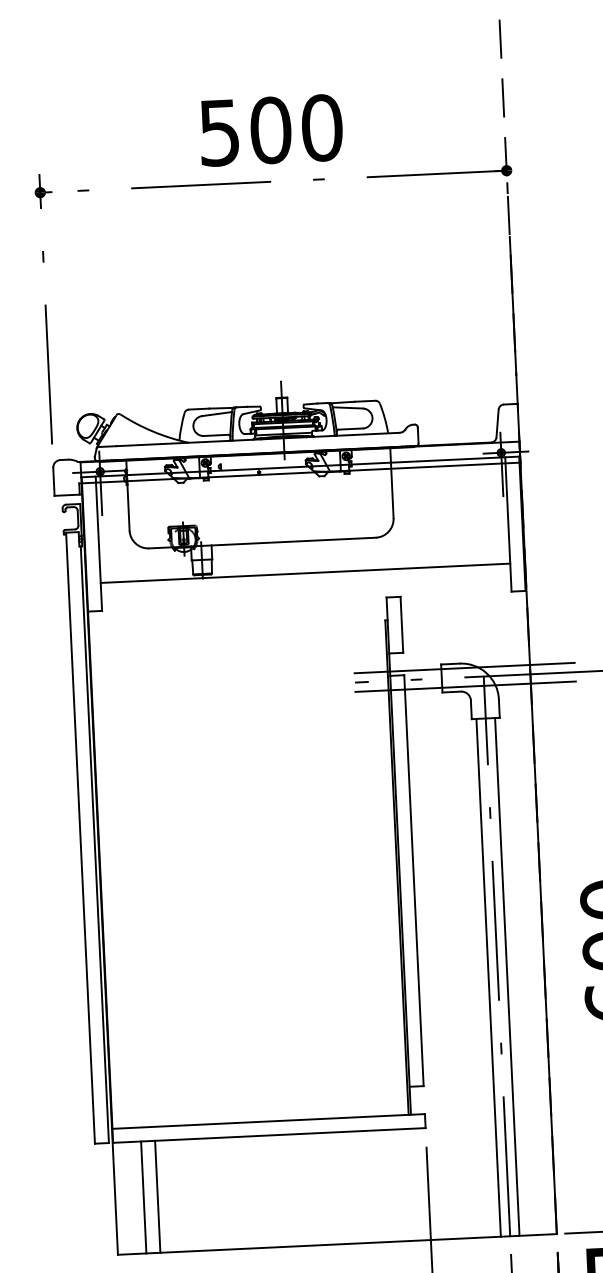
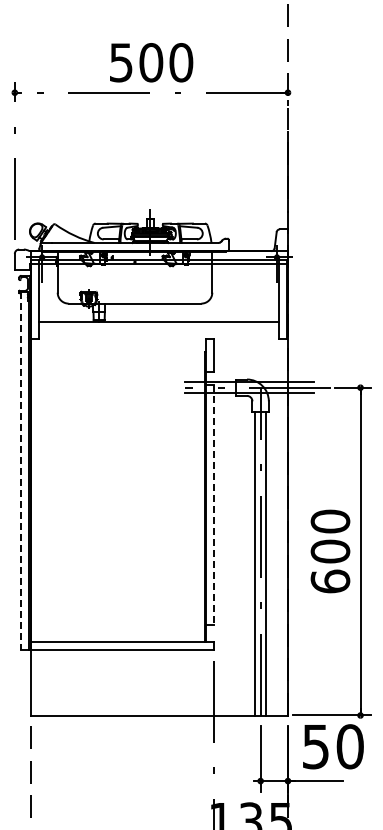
line: (80, 838) -> (20, 471), solid -> dashed
line: (414, 881) -> (214, 505), solid -> dashed
line: (157, 1196) -> (55, 682), removed
line: (143, 1197) -> (47, 682), removed

